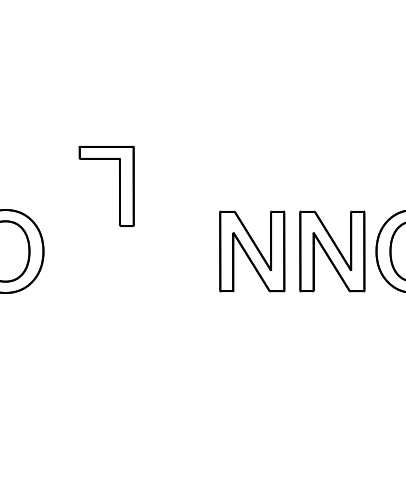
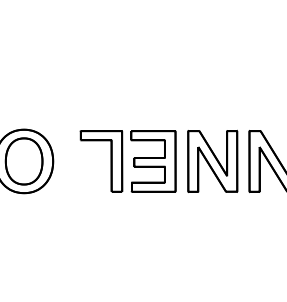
part: (119, 185) -> (111, 160), moved
part: (174, 251) -> (153, 161), added

